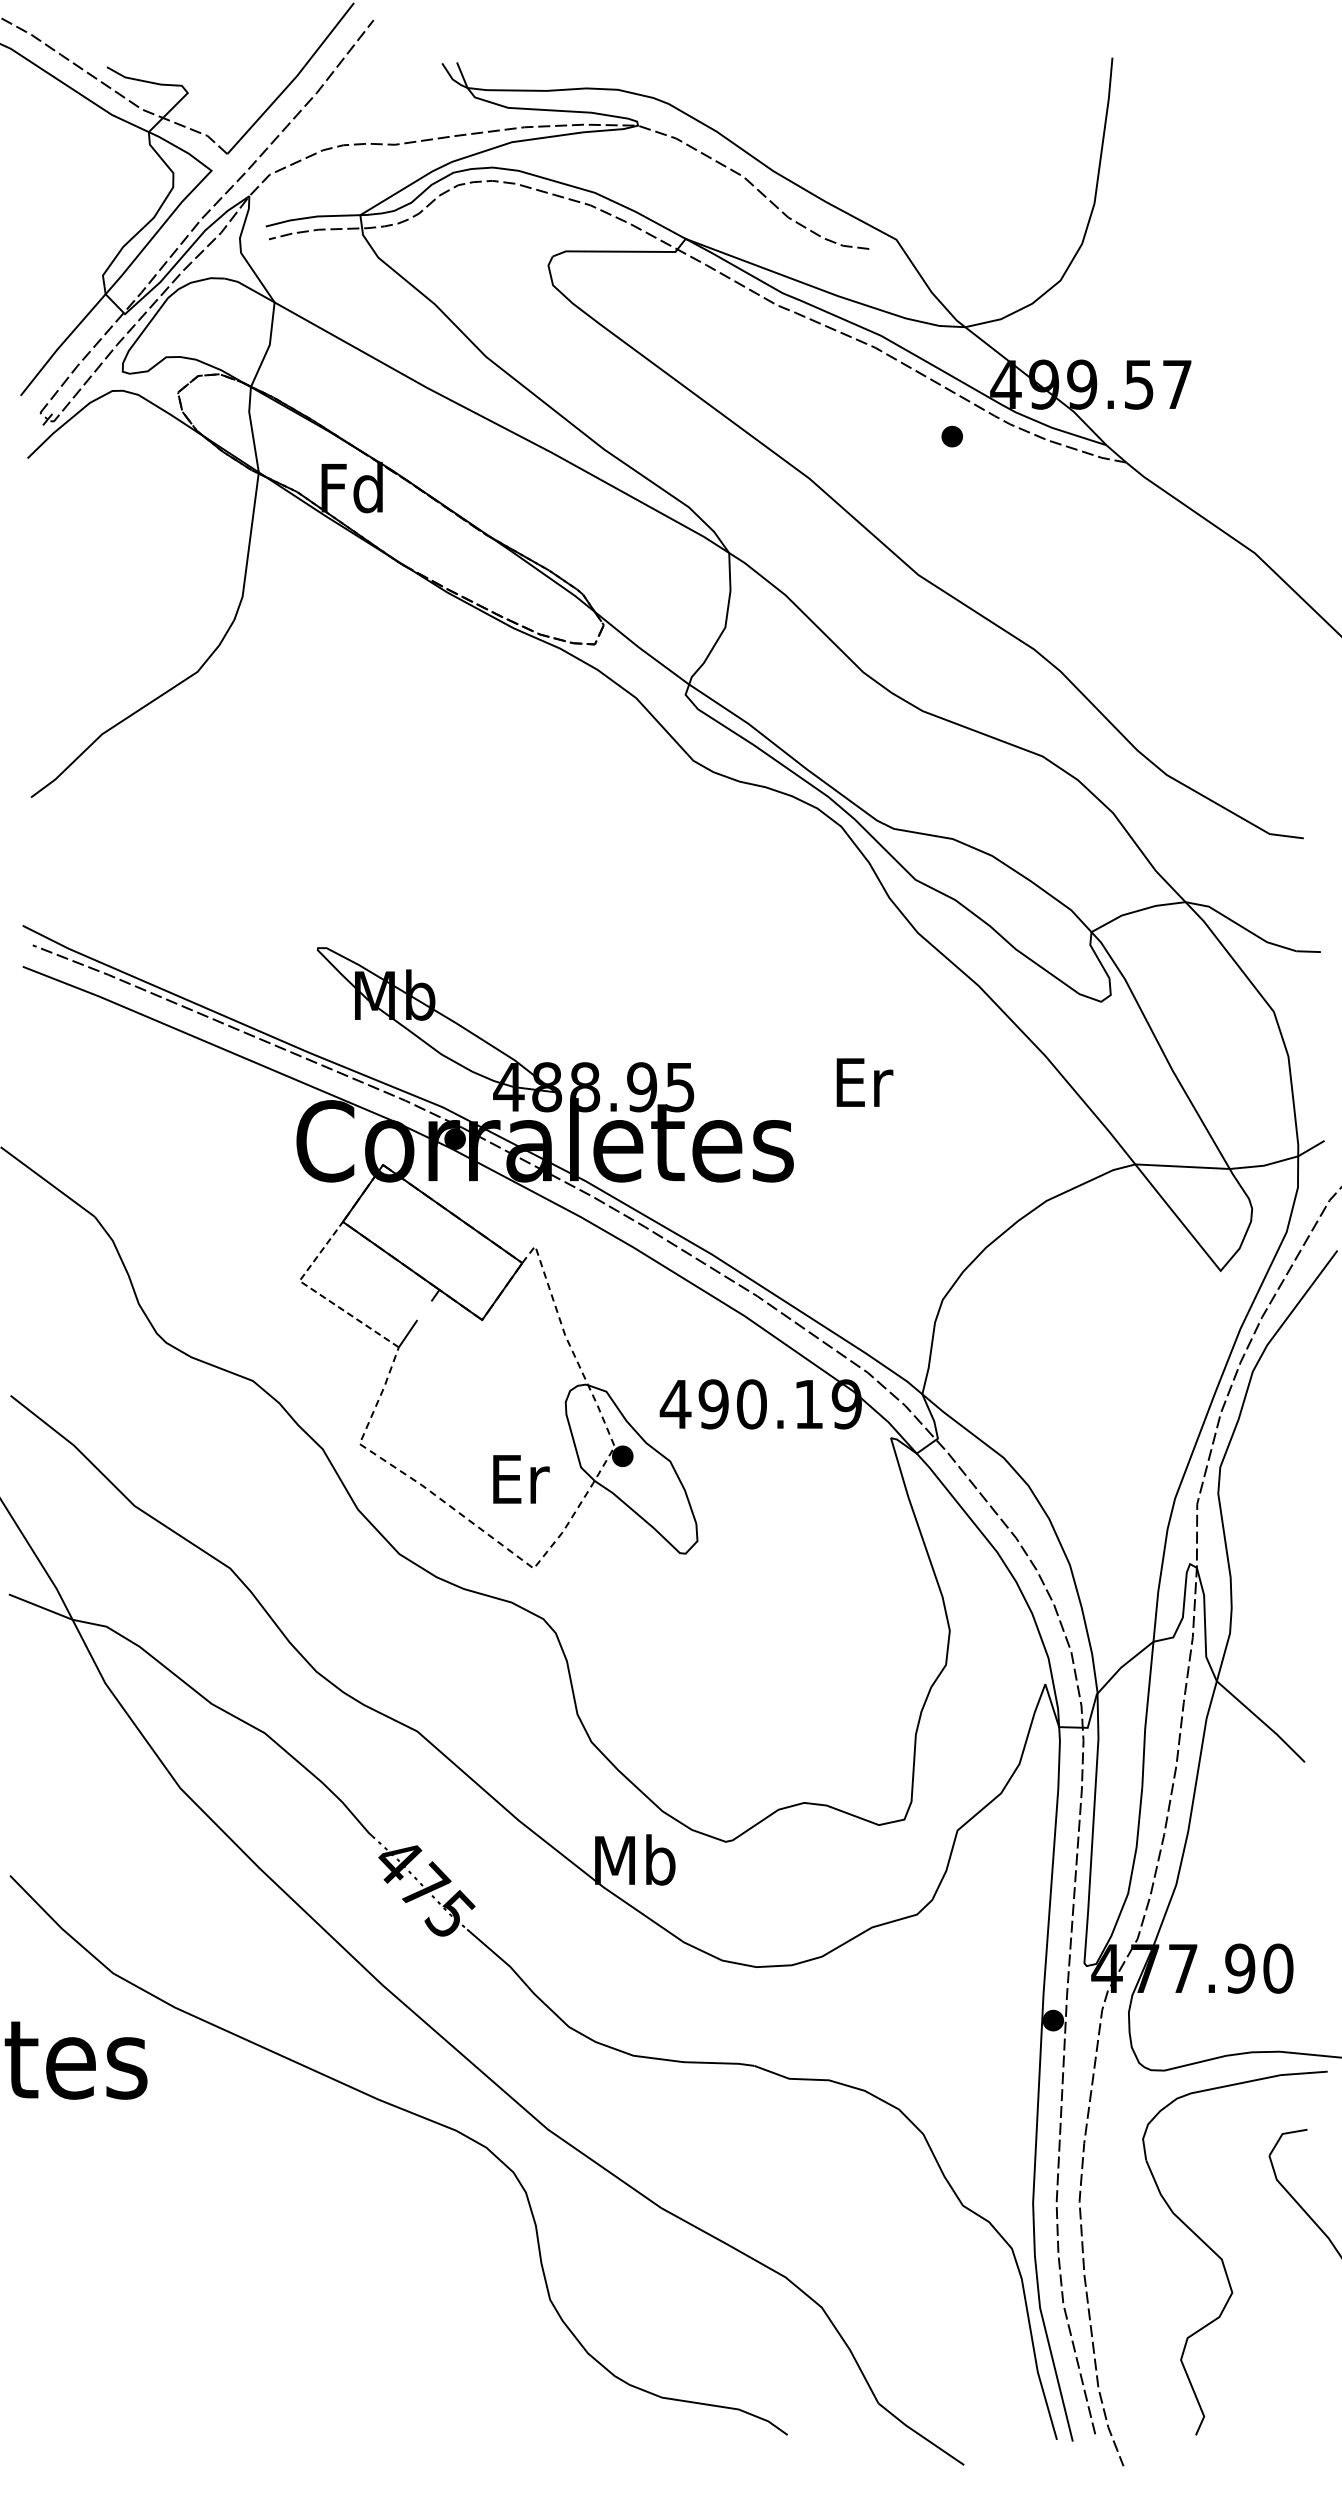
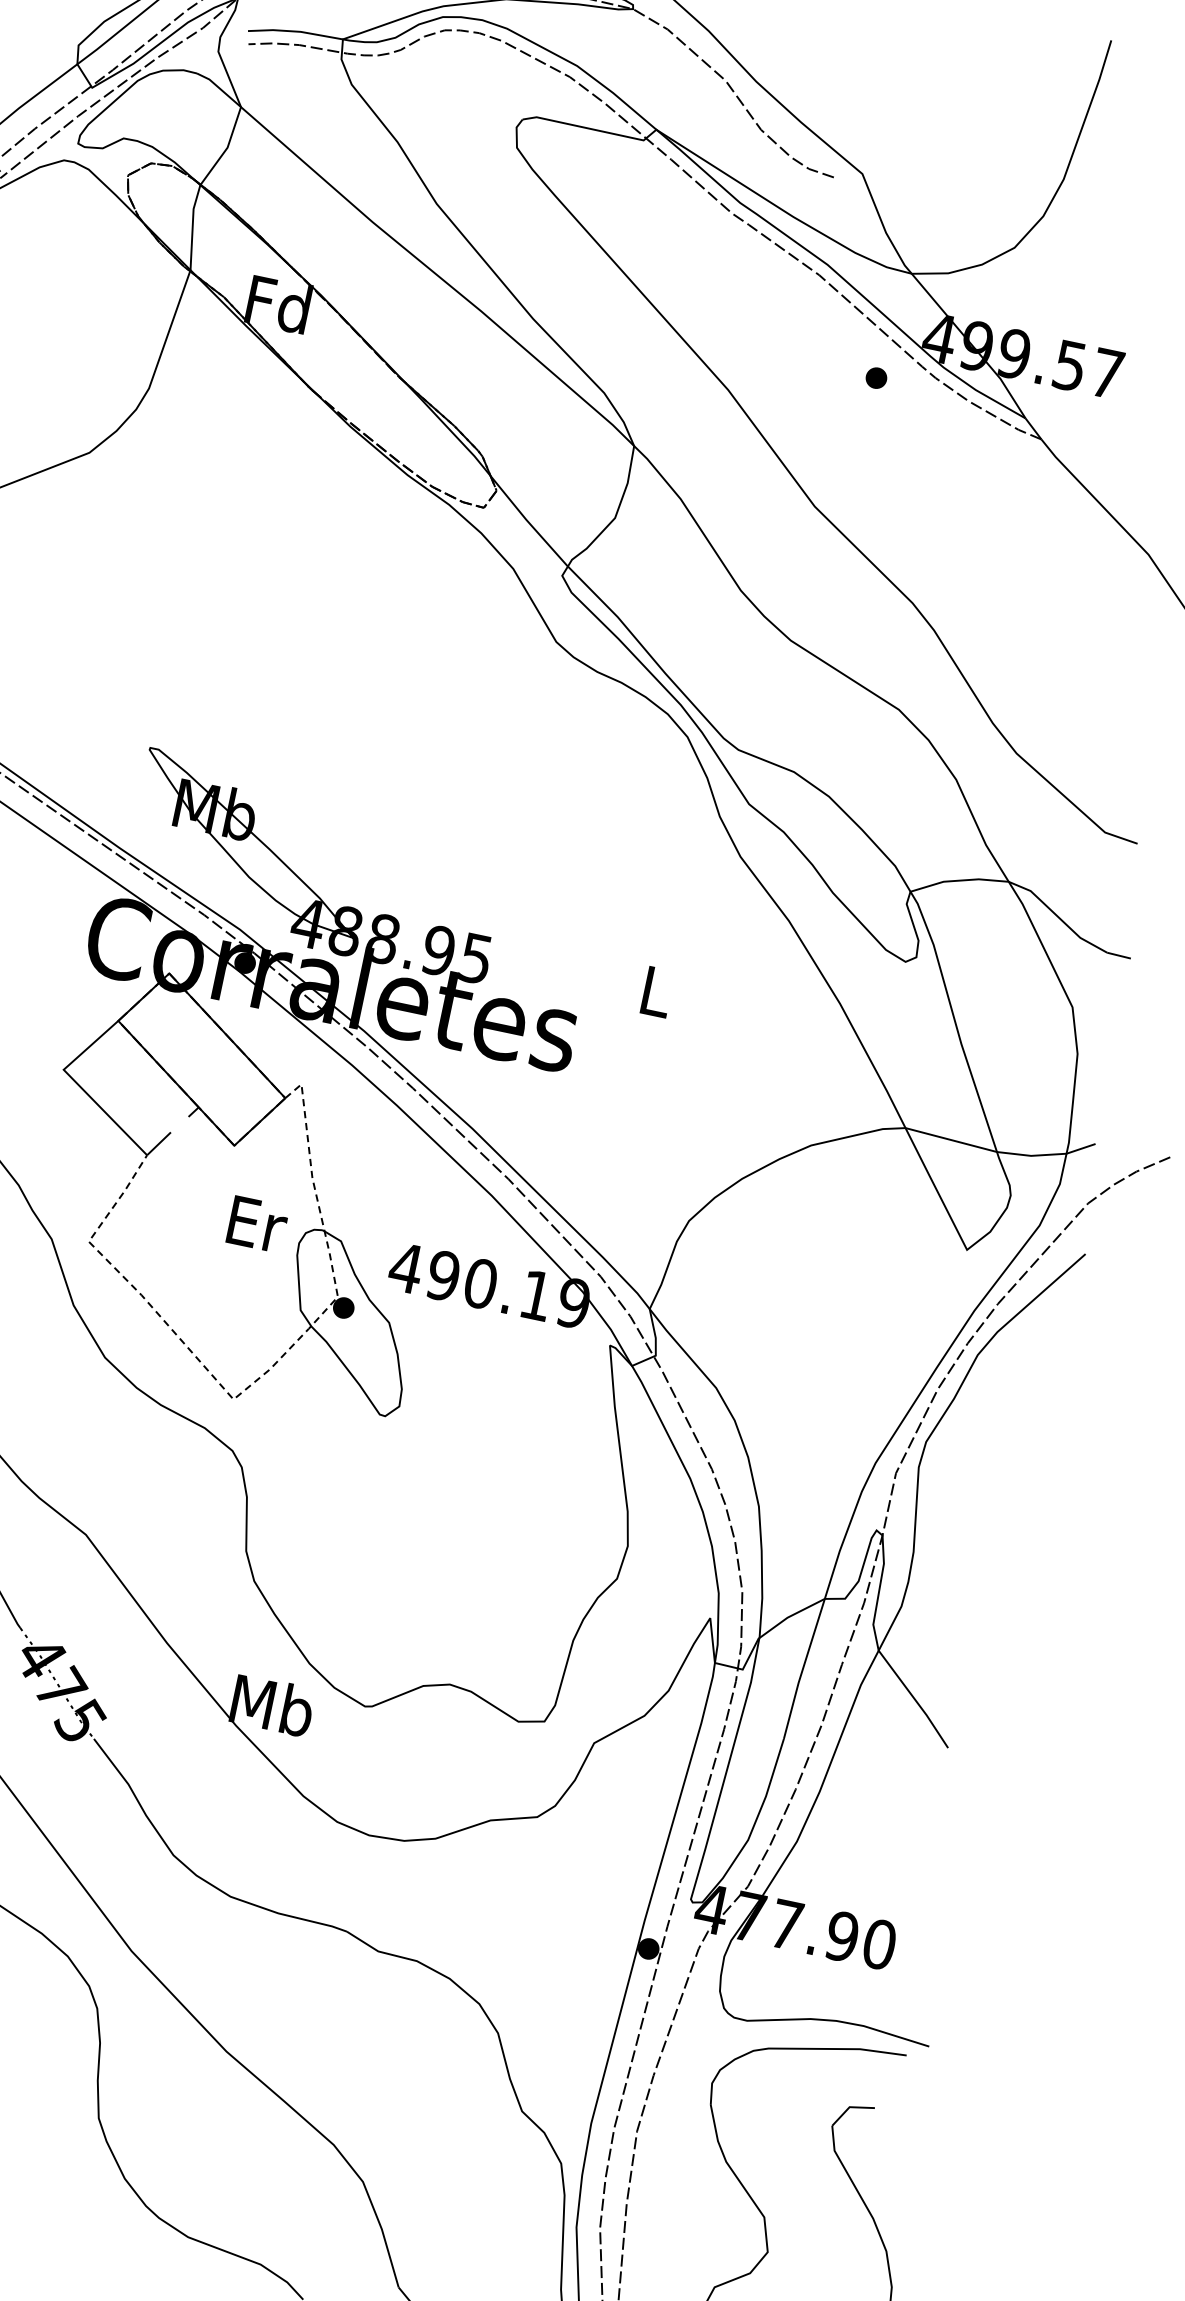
text: (864, 1082) -> (657, 992), Er -> L
line: (317, 1293) -> (78, 1085), dashed -> solid
text: (521, 1479) -> (257, 1224), moved

